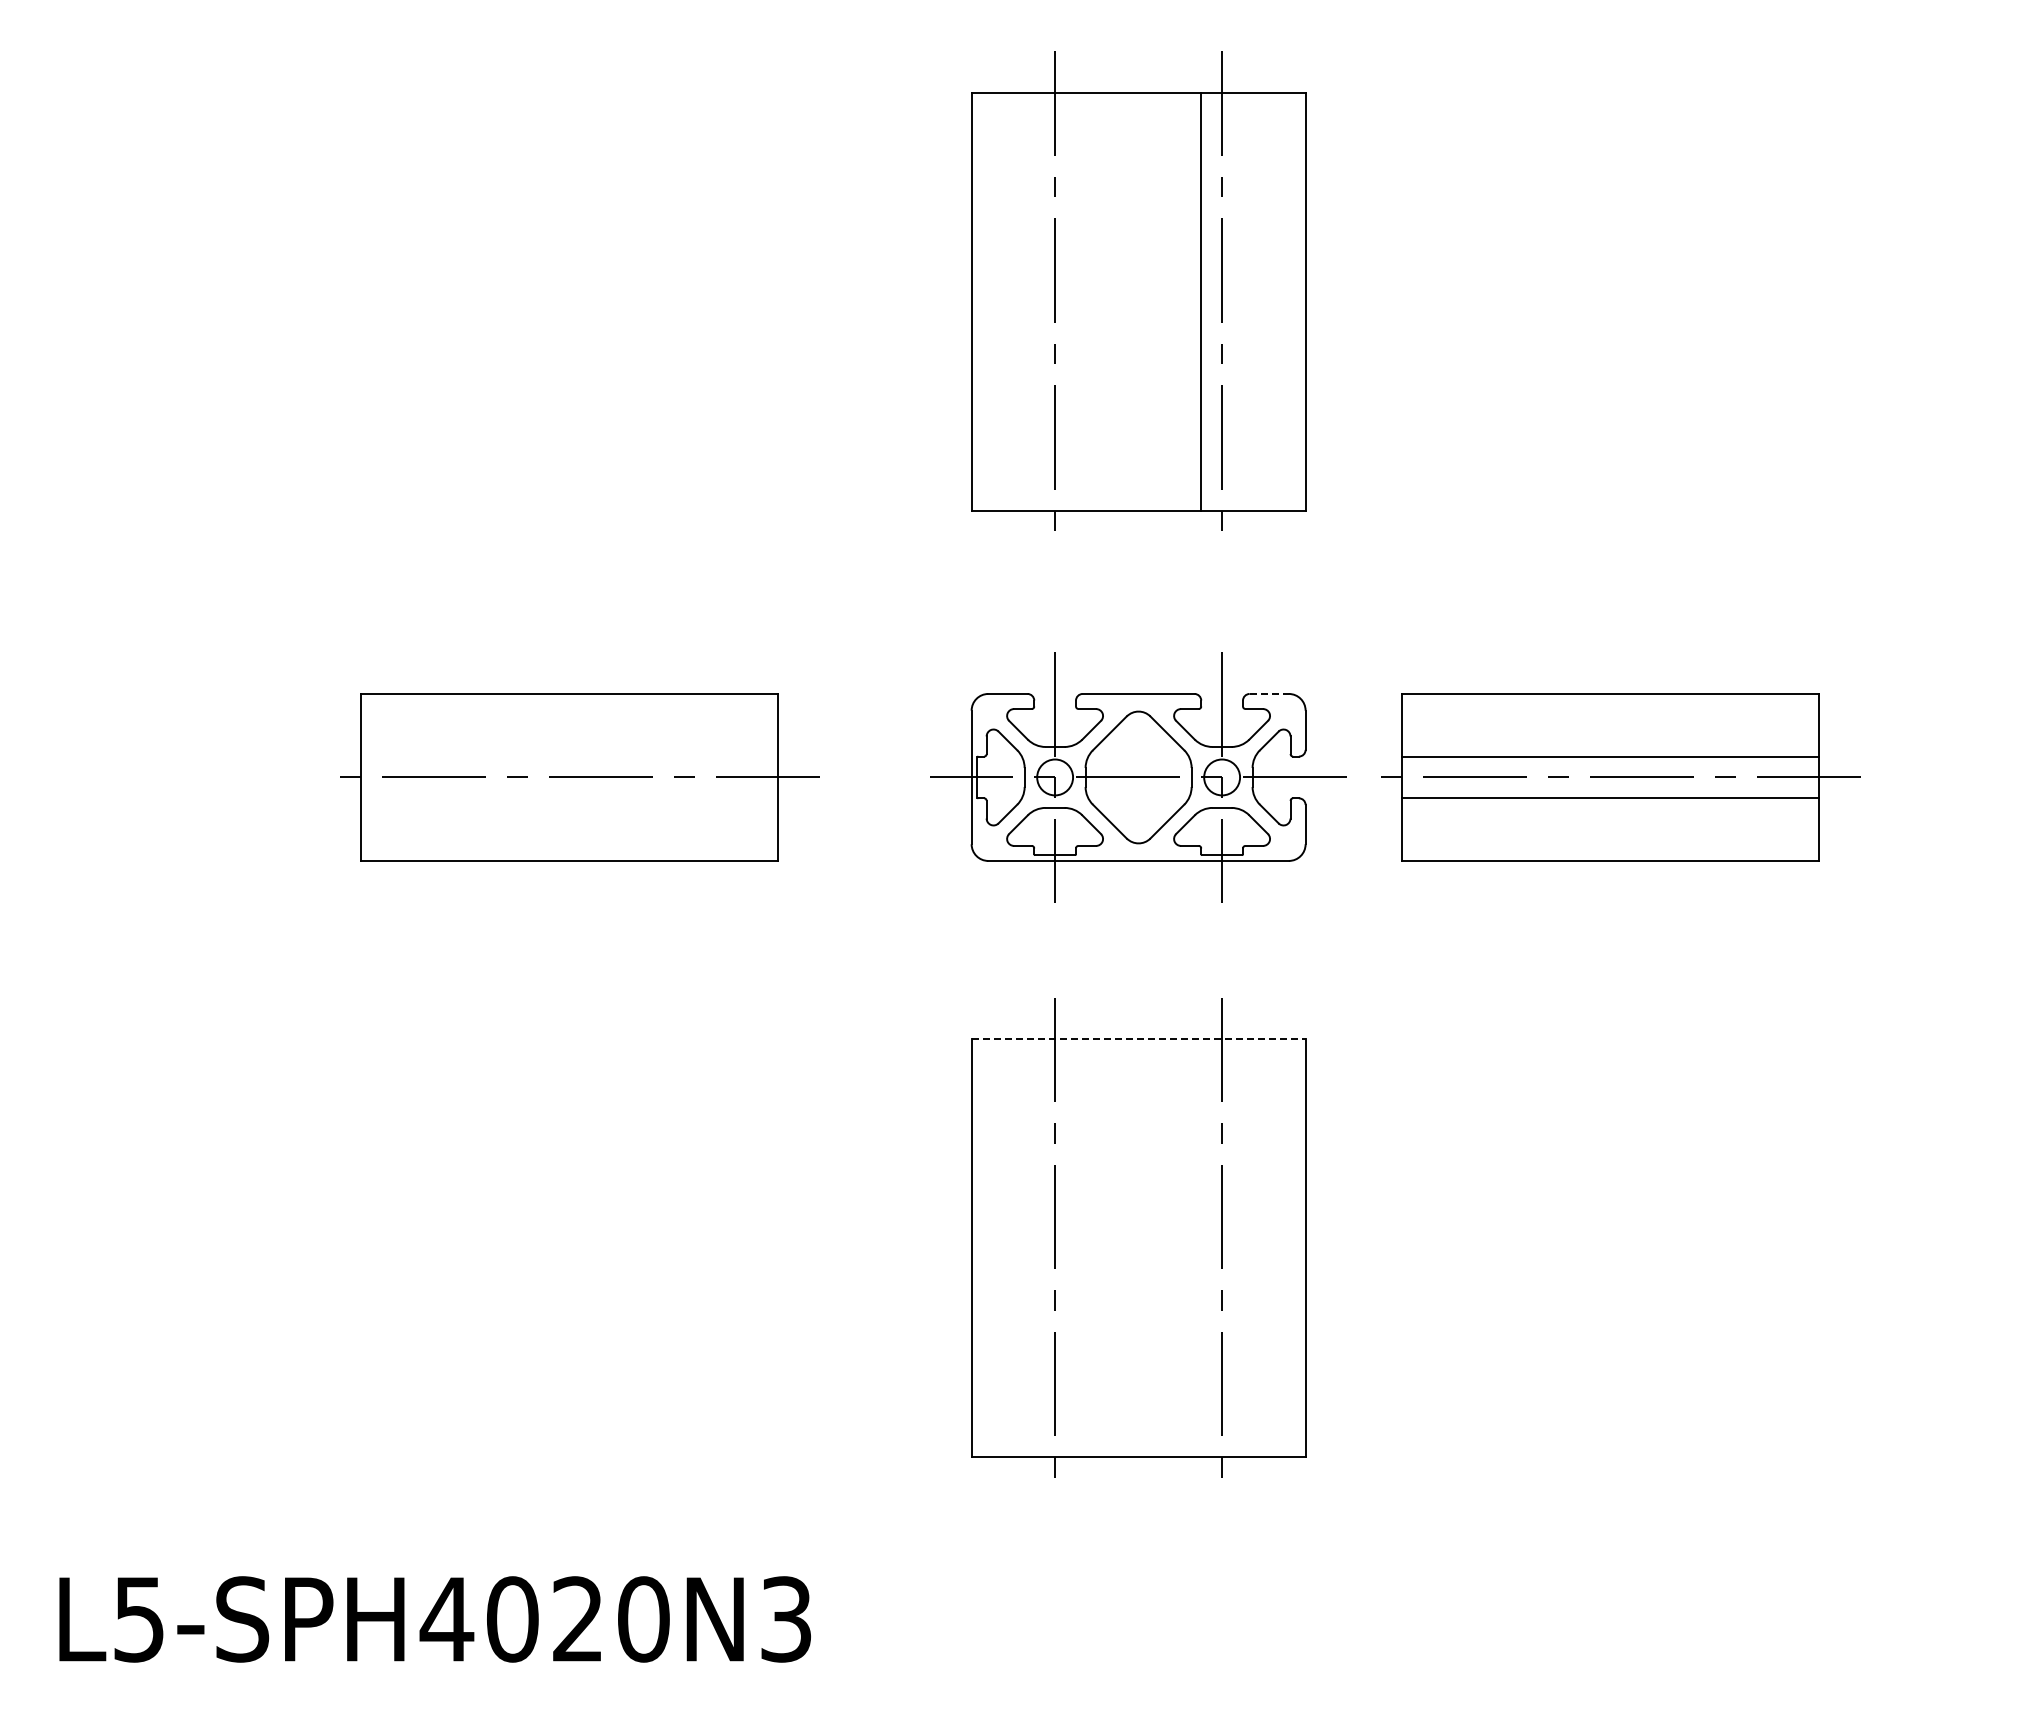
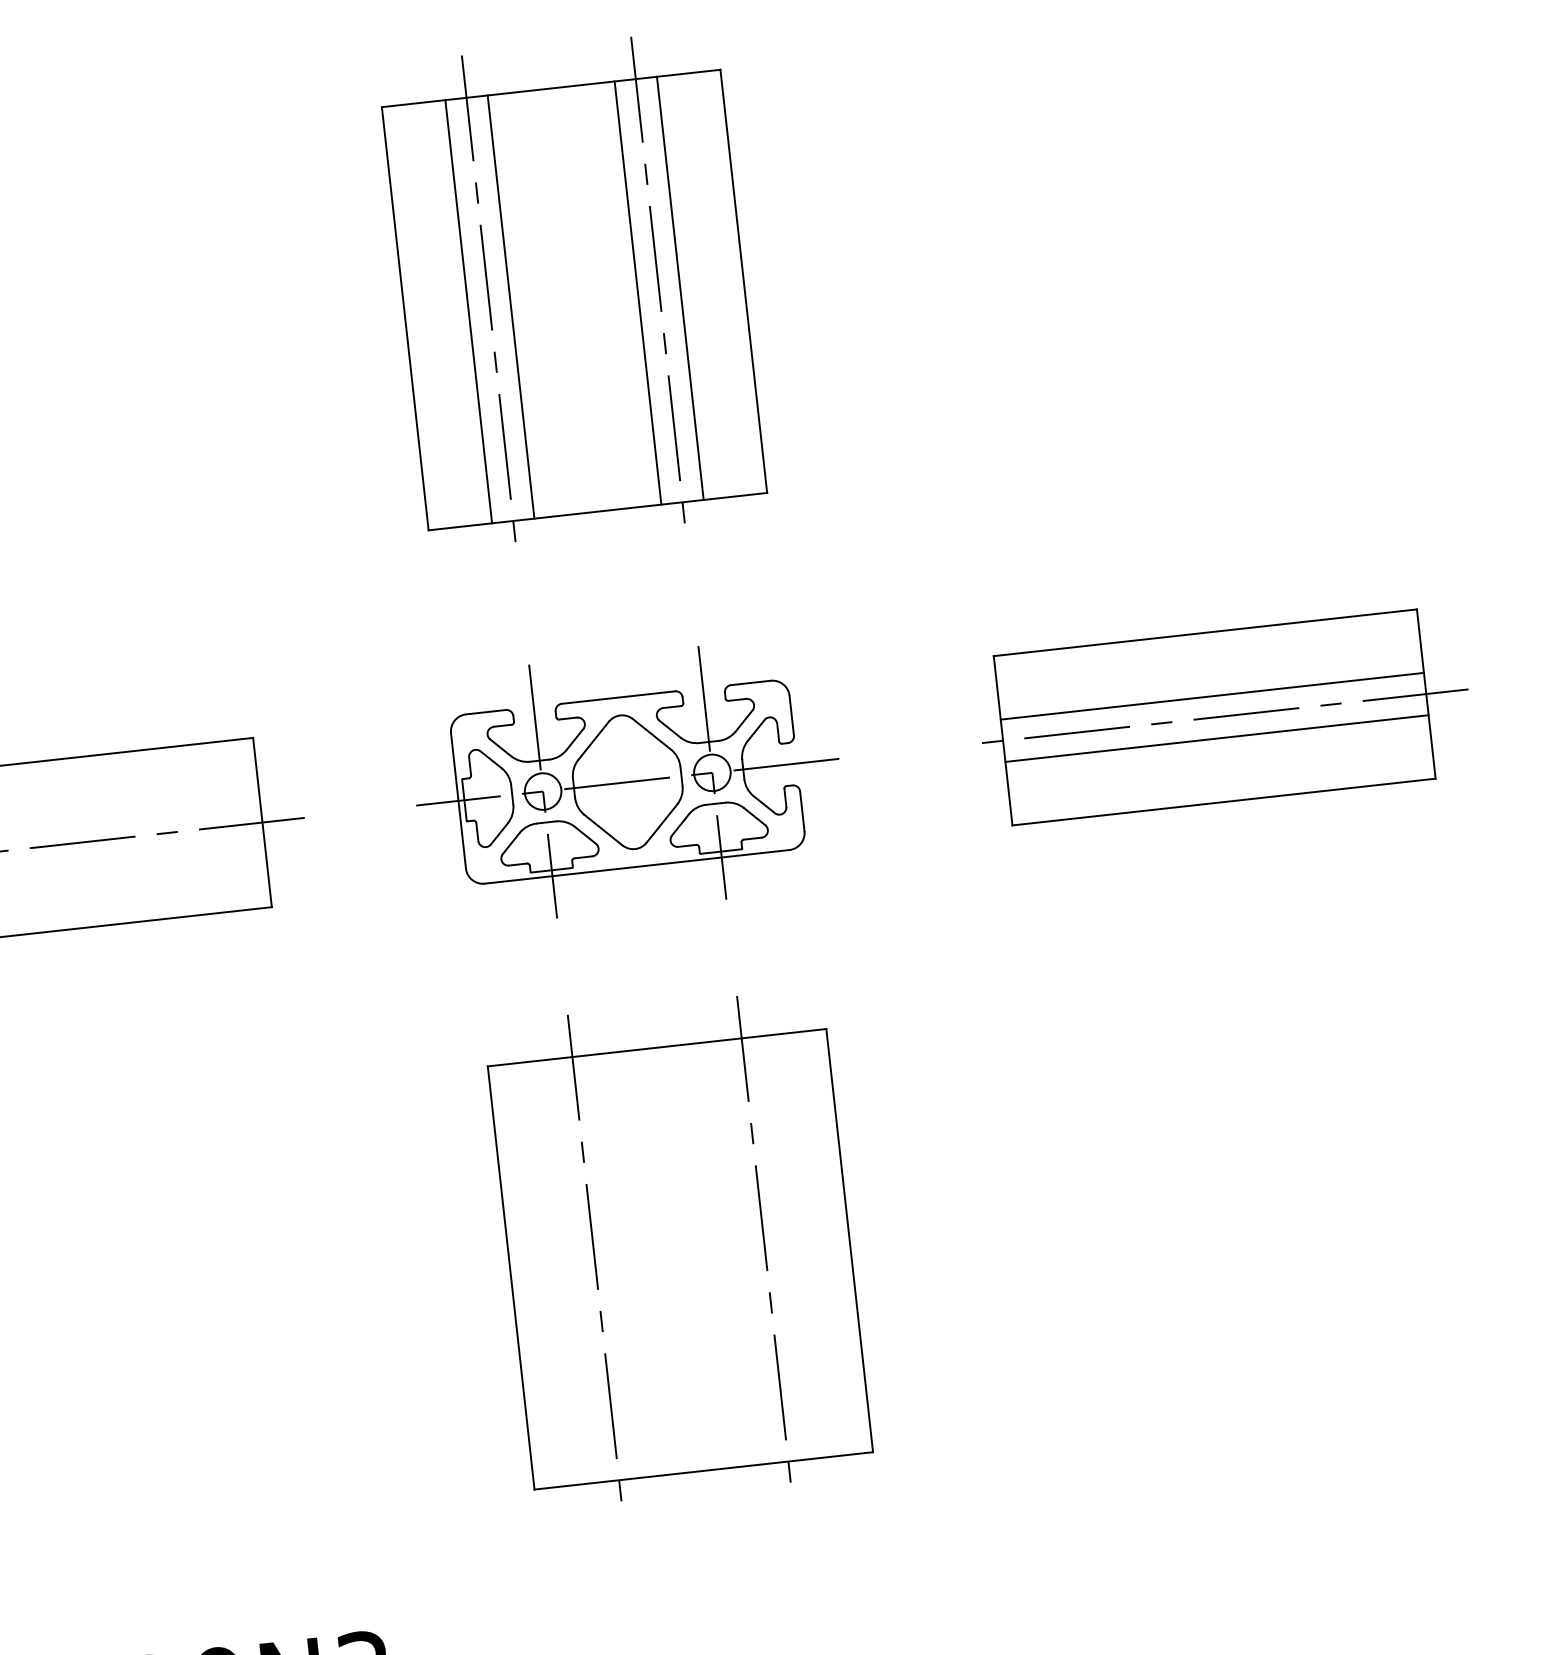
line: (1034, 301) -> (468, 311), added
line: (1076, 301) -> (511, 306), added
line: (1243, 301) -> (680, 288), added
line: (1269, 693) -> (751, 682), dashed -> solid
part: (1620, 777) -> (1224, 716), moved
line: (1138, 1039) -> (656, 1047), dashed -> solid

